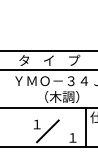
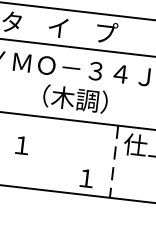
line: (86, 127) -> (114, 161), solid -> dashed
line: (47, 131) -> (40, 160), removed

